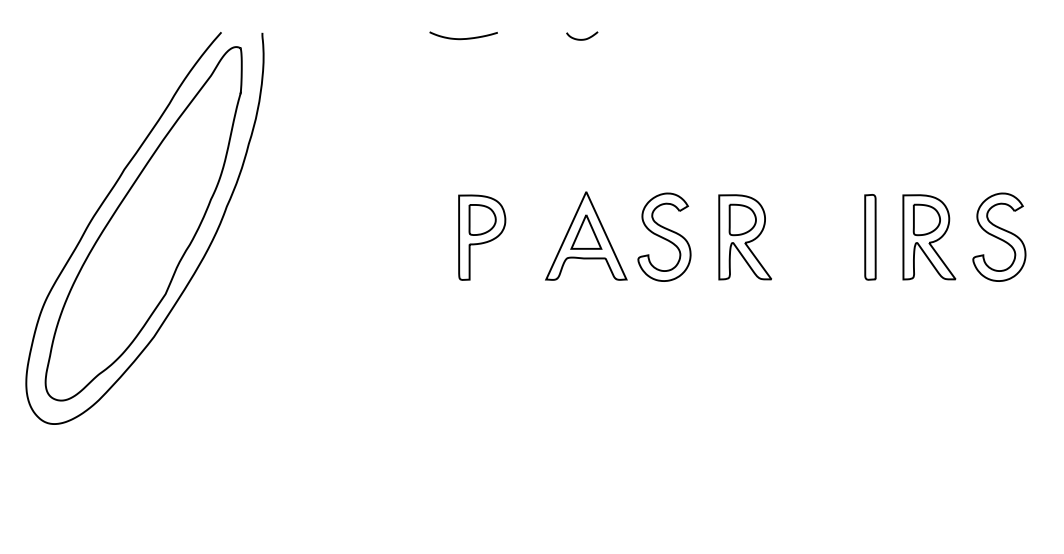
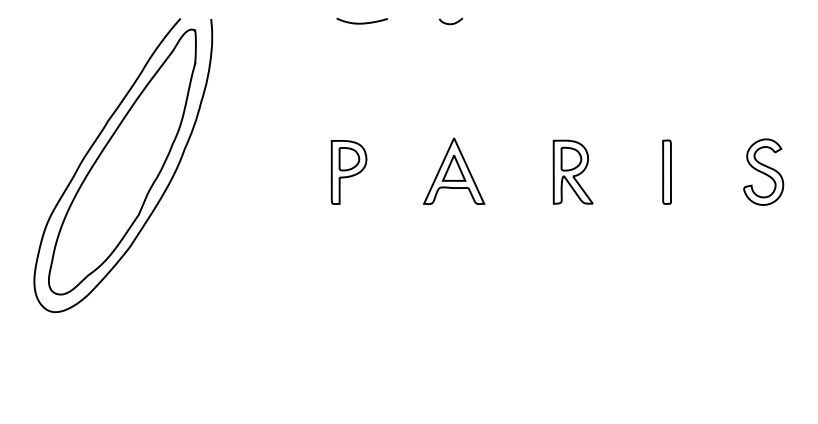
part: (664, 236) -> (512, 171), removed
part: (928, 236) -> (710, 171), removed
part: (481, 237) -> (348, 172), moved

